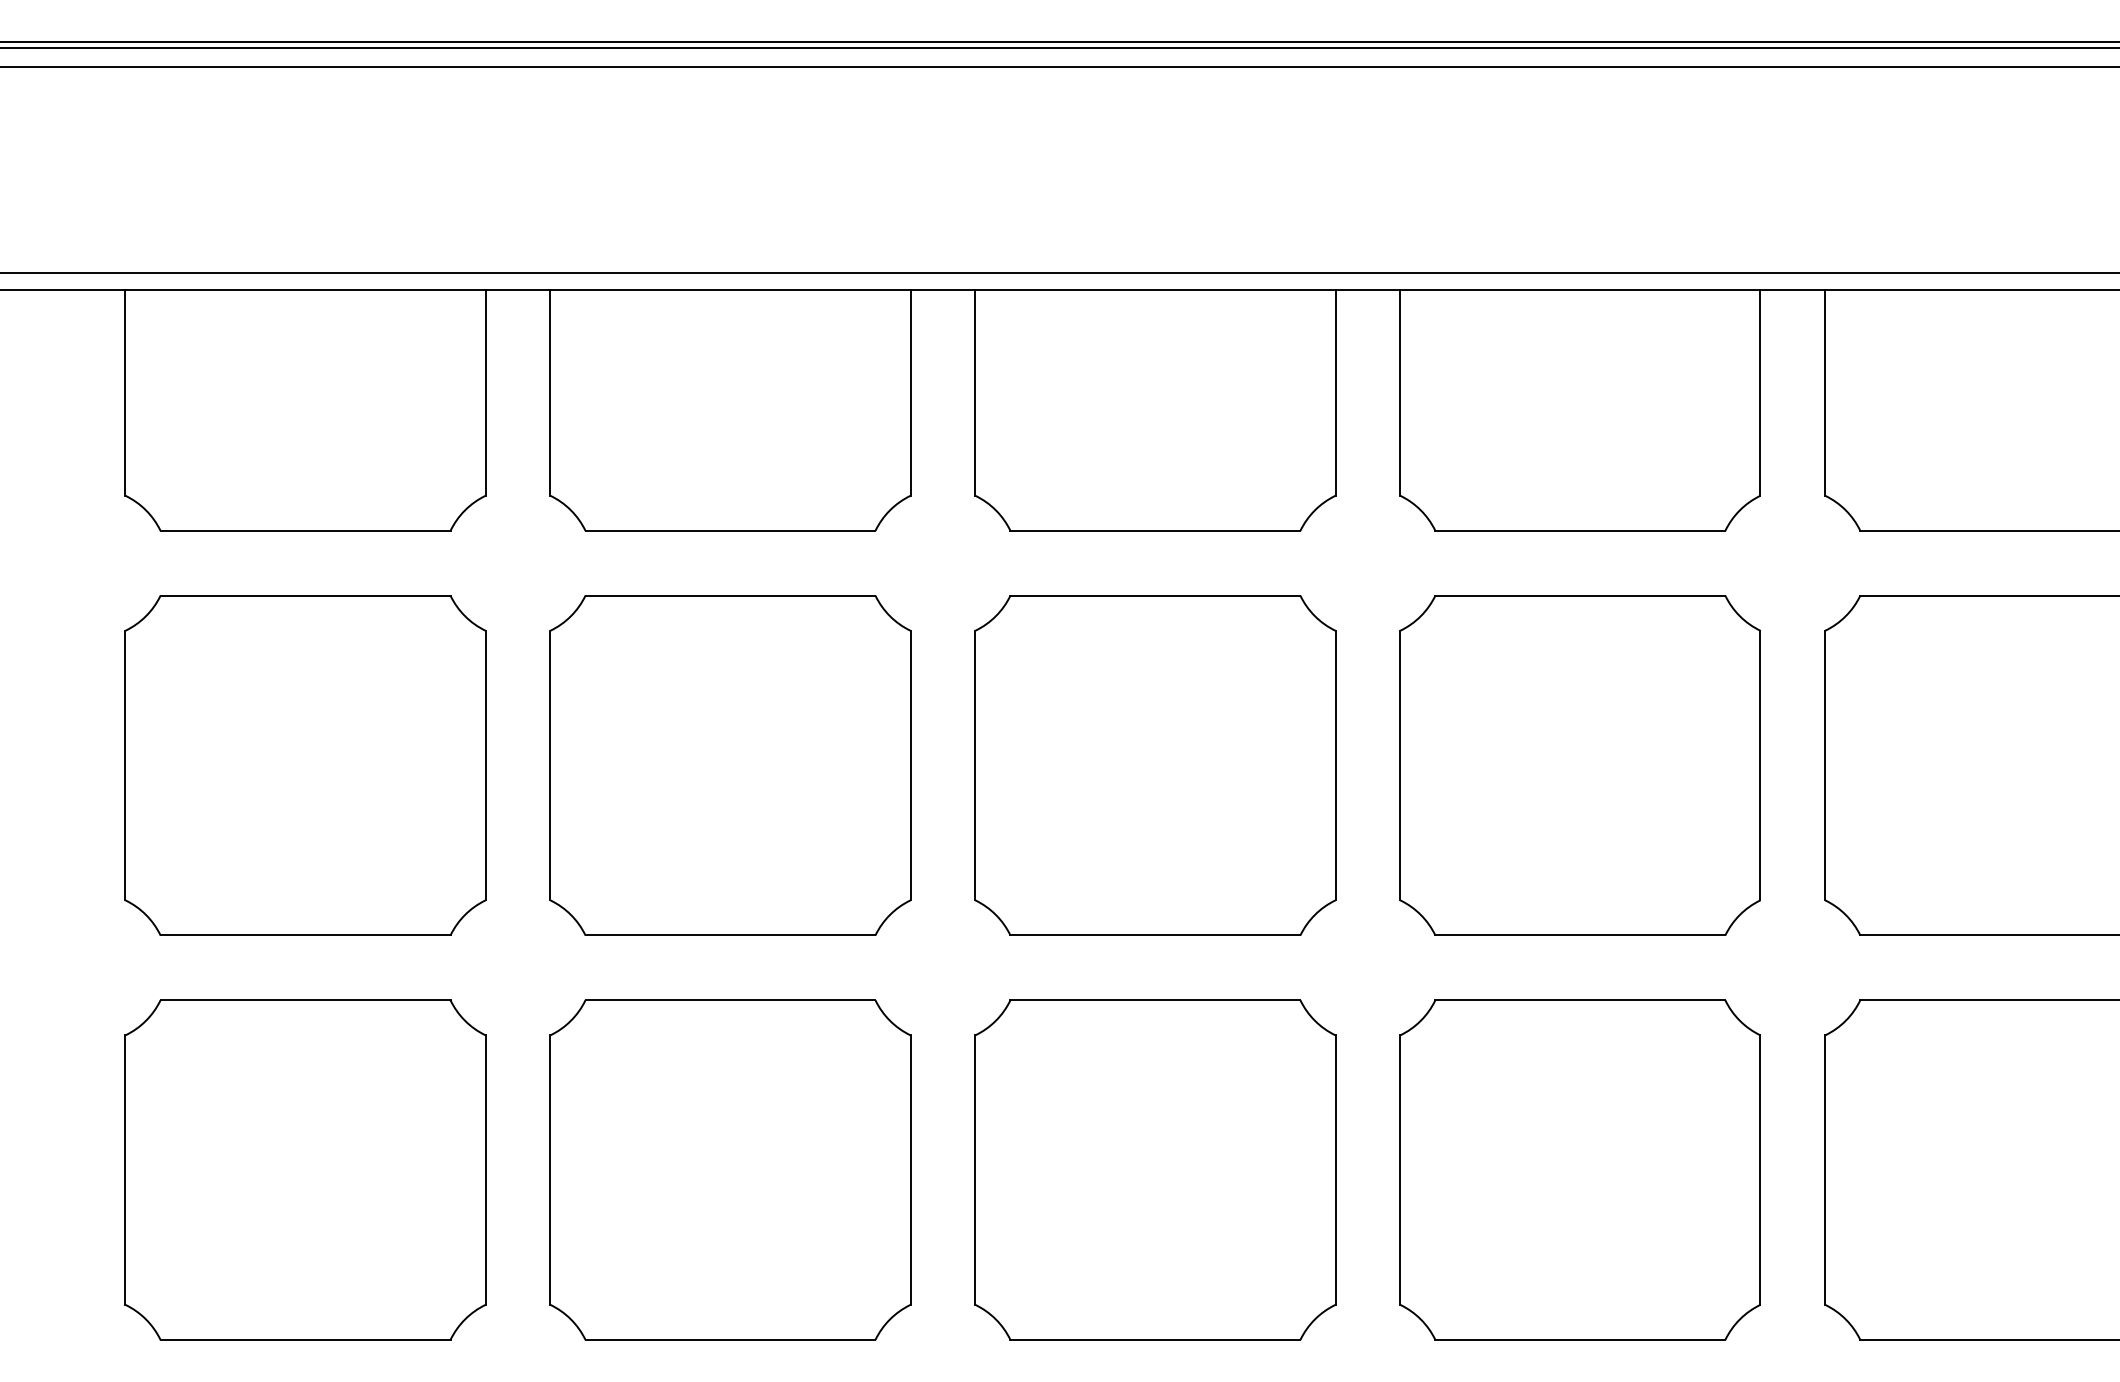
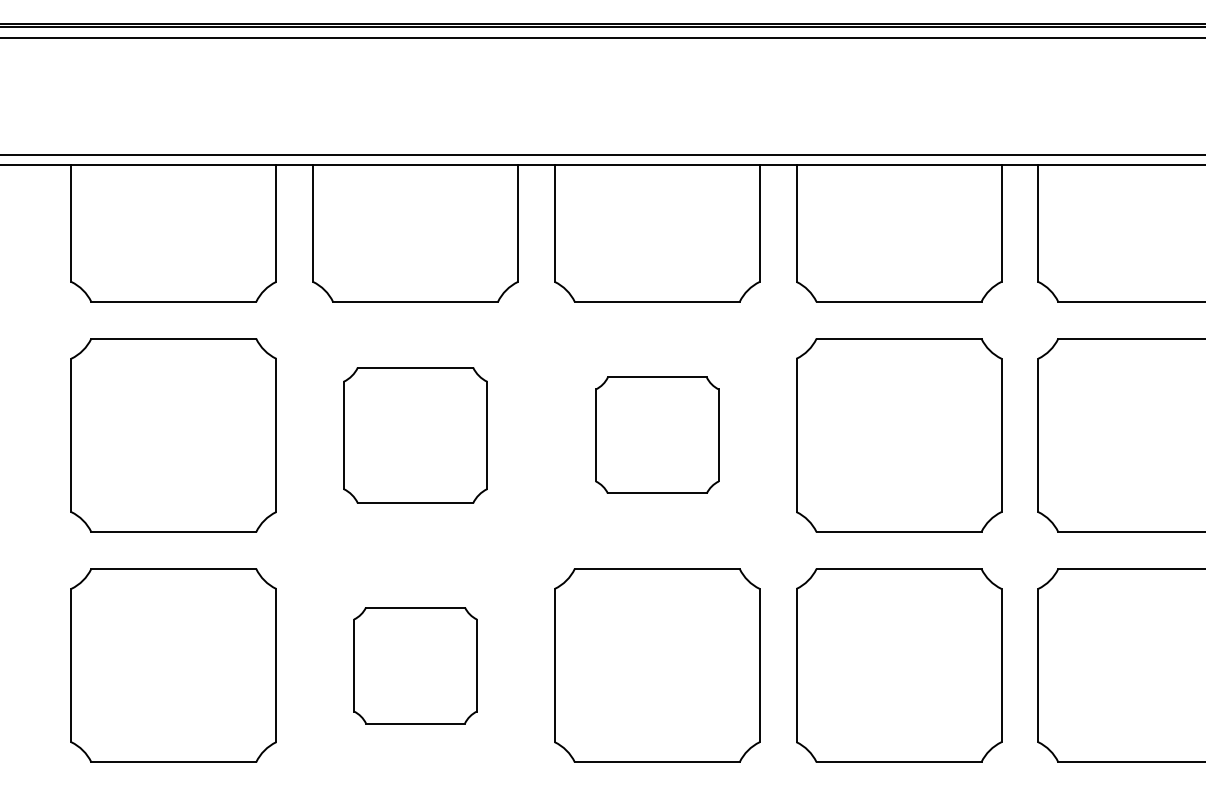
part: (730, 765) -> (415, 435), size x0.7
part: (1155, 765) -> (657, 435), size x0.6
part: (730, 1170) -> (415, 665), size x0.6

